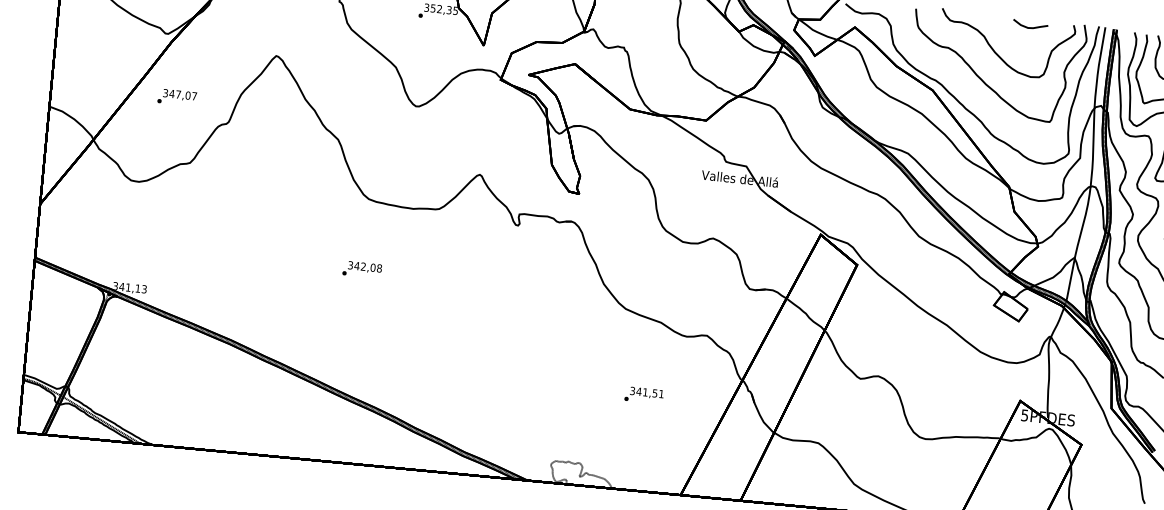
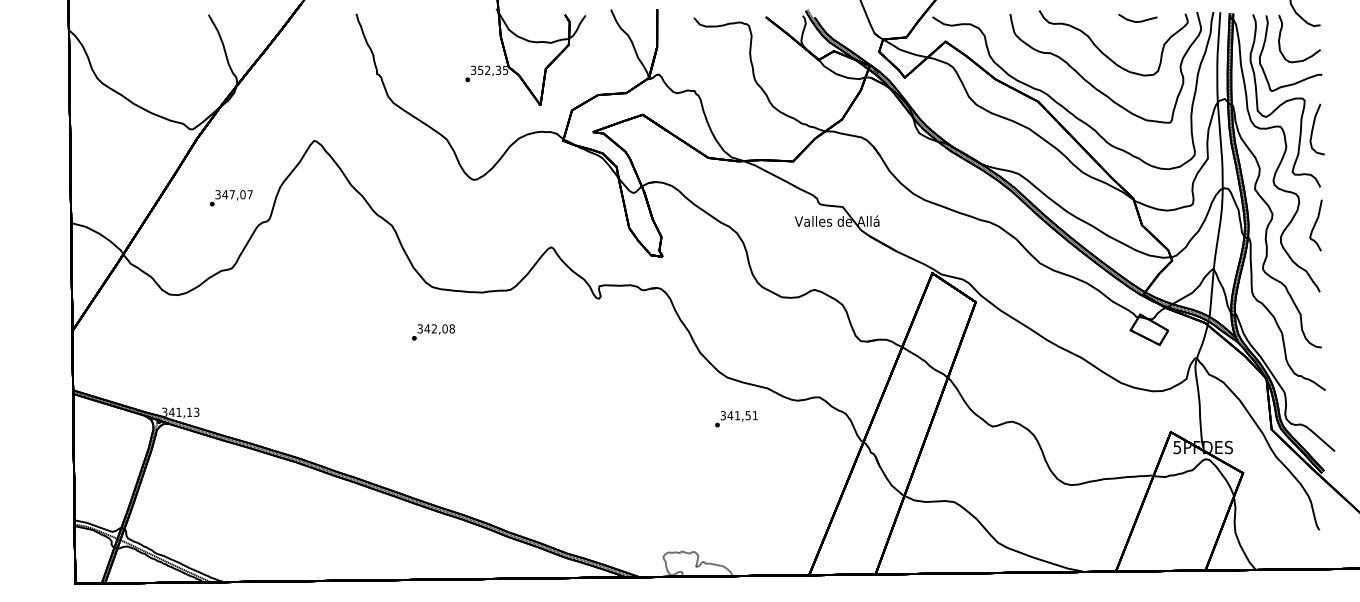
text: (177, 97) -> (231, 198), moved
text: (362, 269) -> (433, 332), moved
text: (644, 395) -> (736, 419), moved

